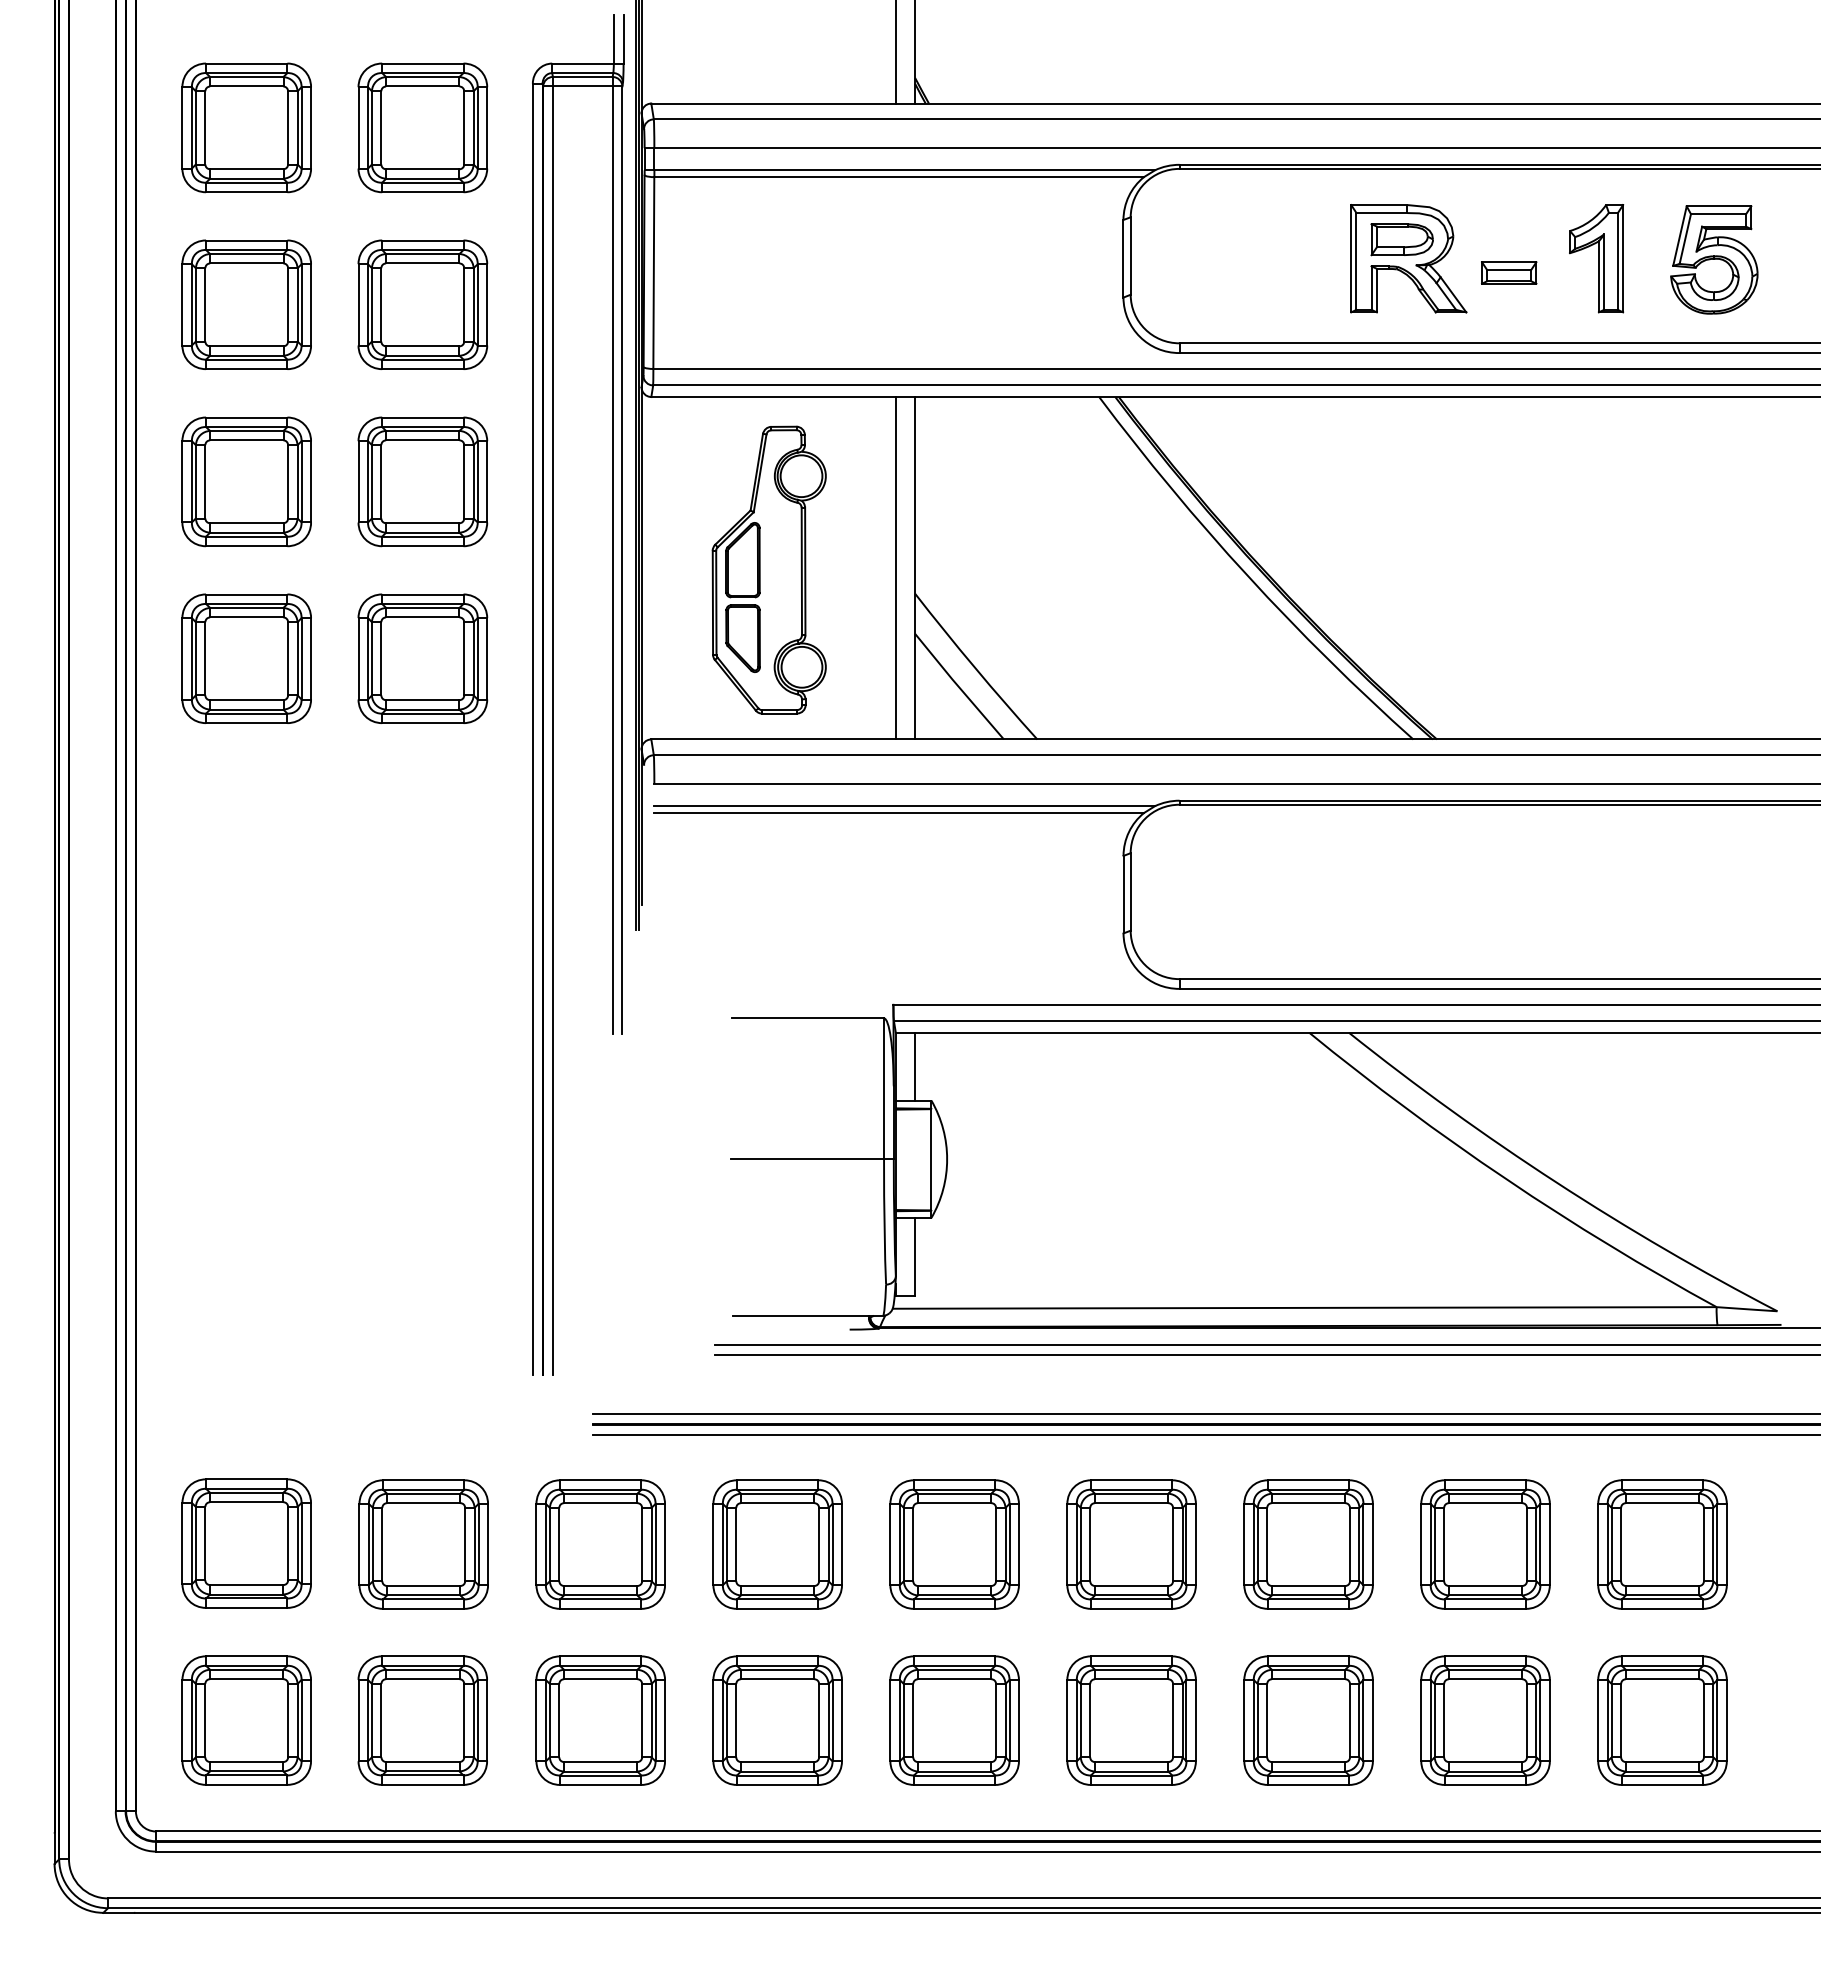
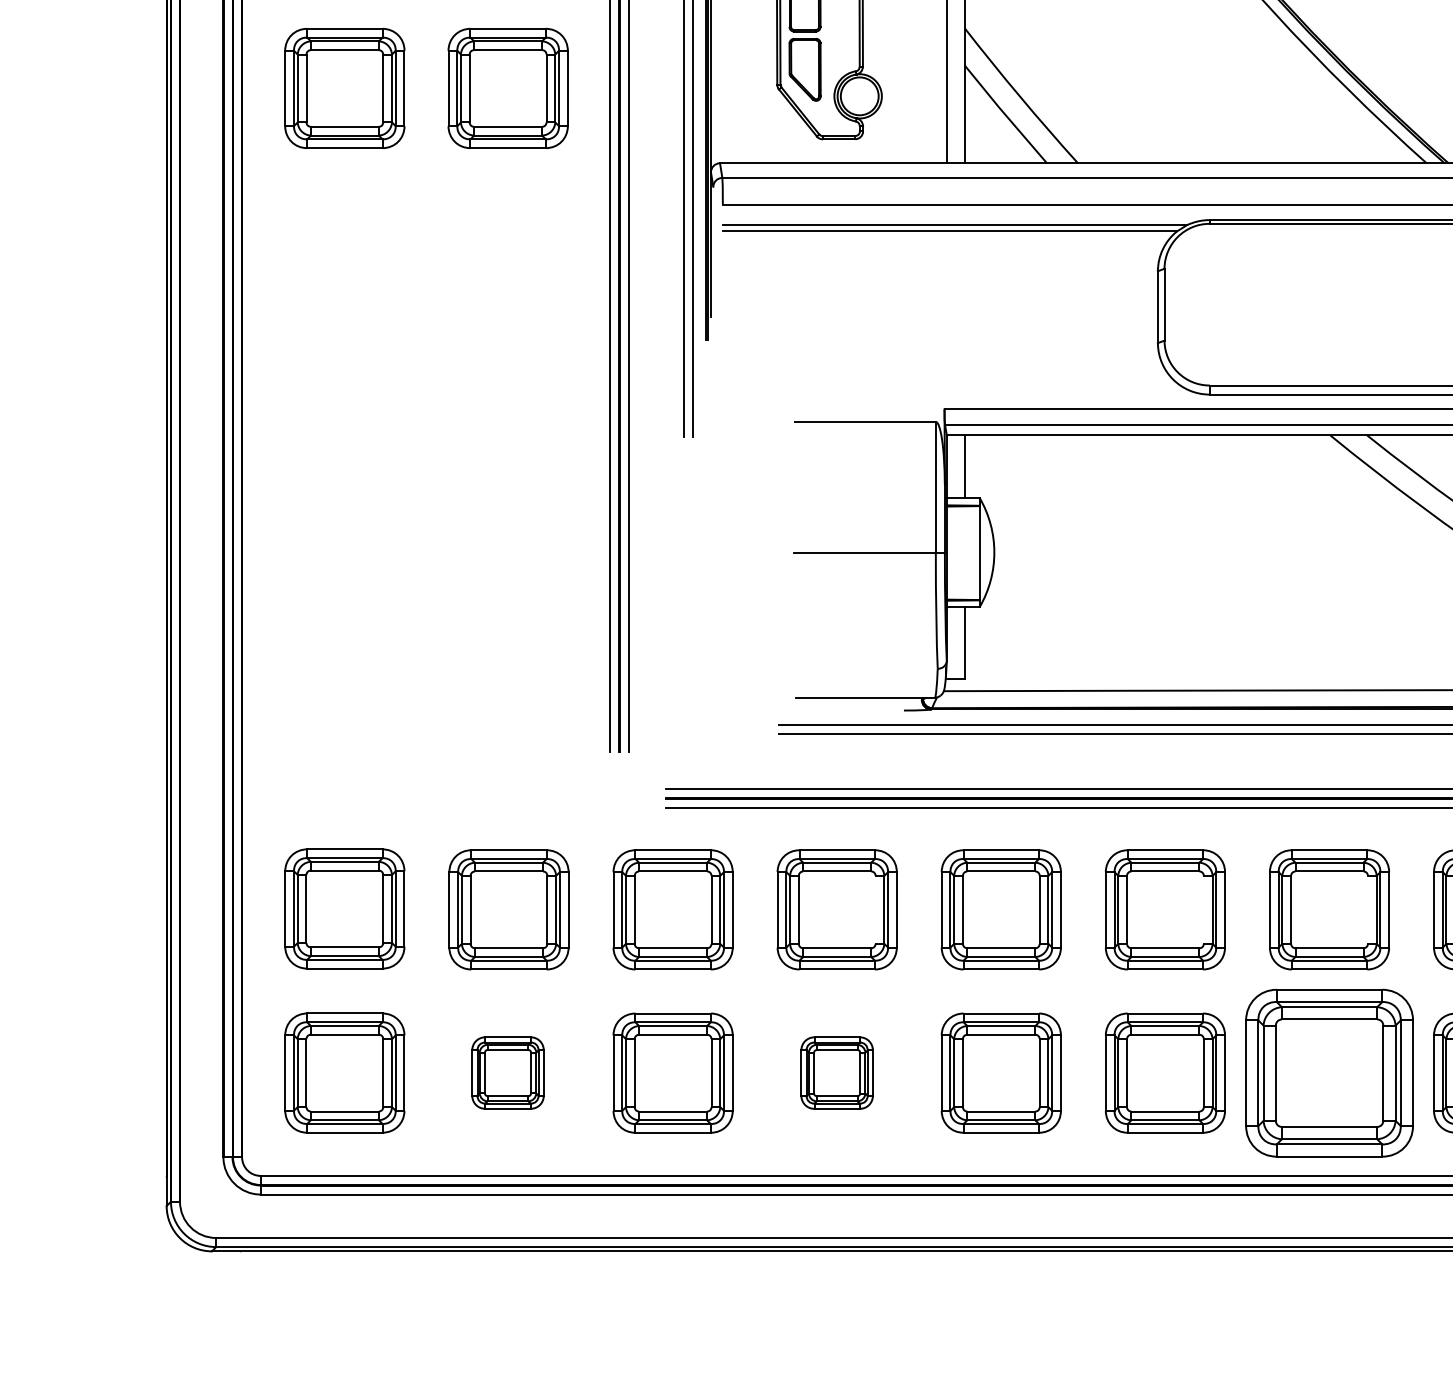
line: (819, 1544) -> (875, 909), removed
line: (1173, 1544) -> (1204, 909), removed
line: (1350, 1544) -> (1368, 909), removed
part: (422, 1720) -> (507, 1073), size x0.6
part: (777, 1720) -> (837, 1073), size x0.6
part: (1308, 1720) -> (1329, 1073), size x1.4

